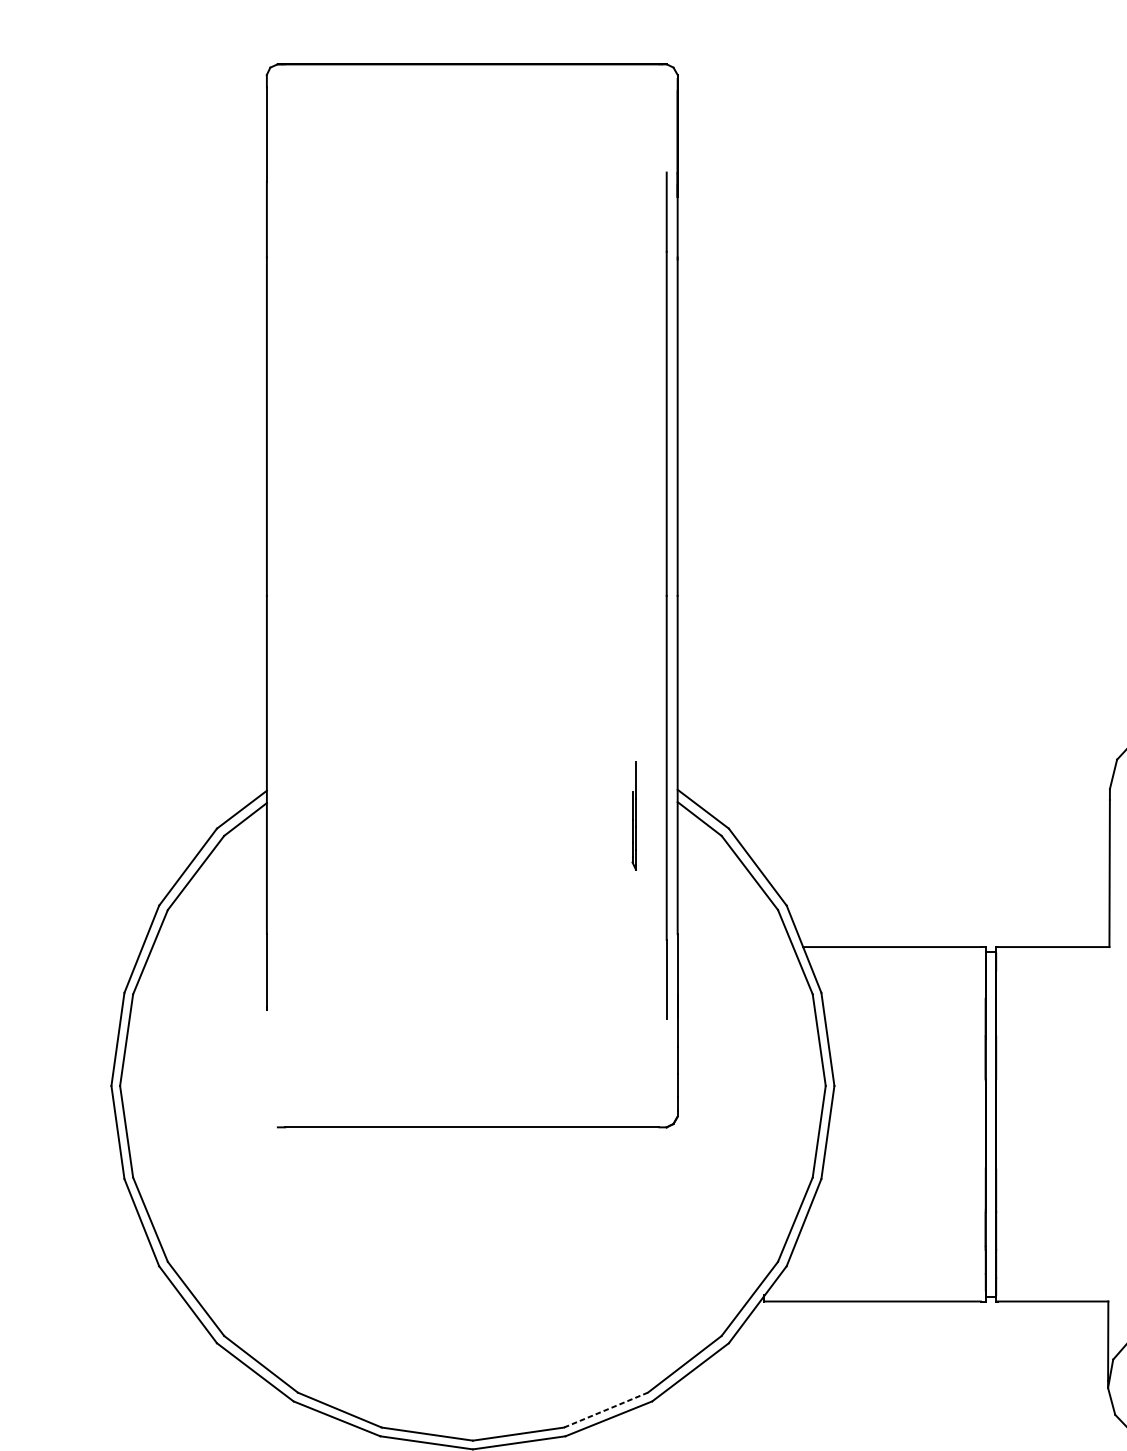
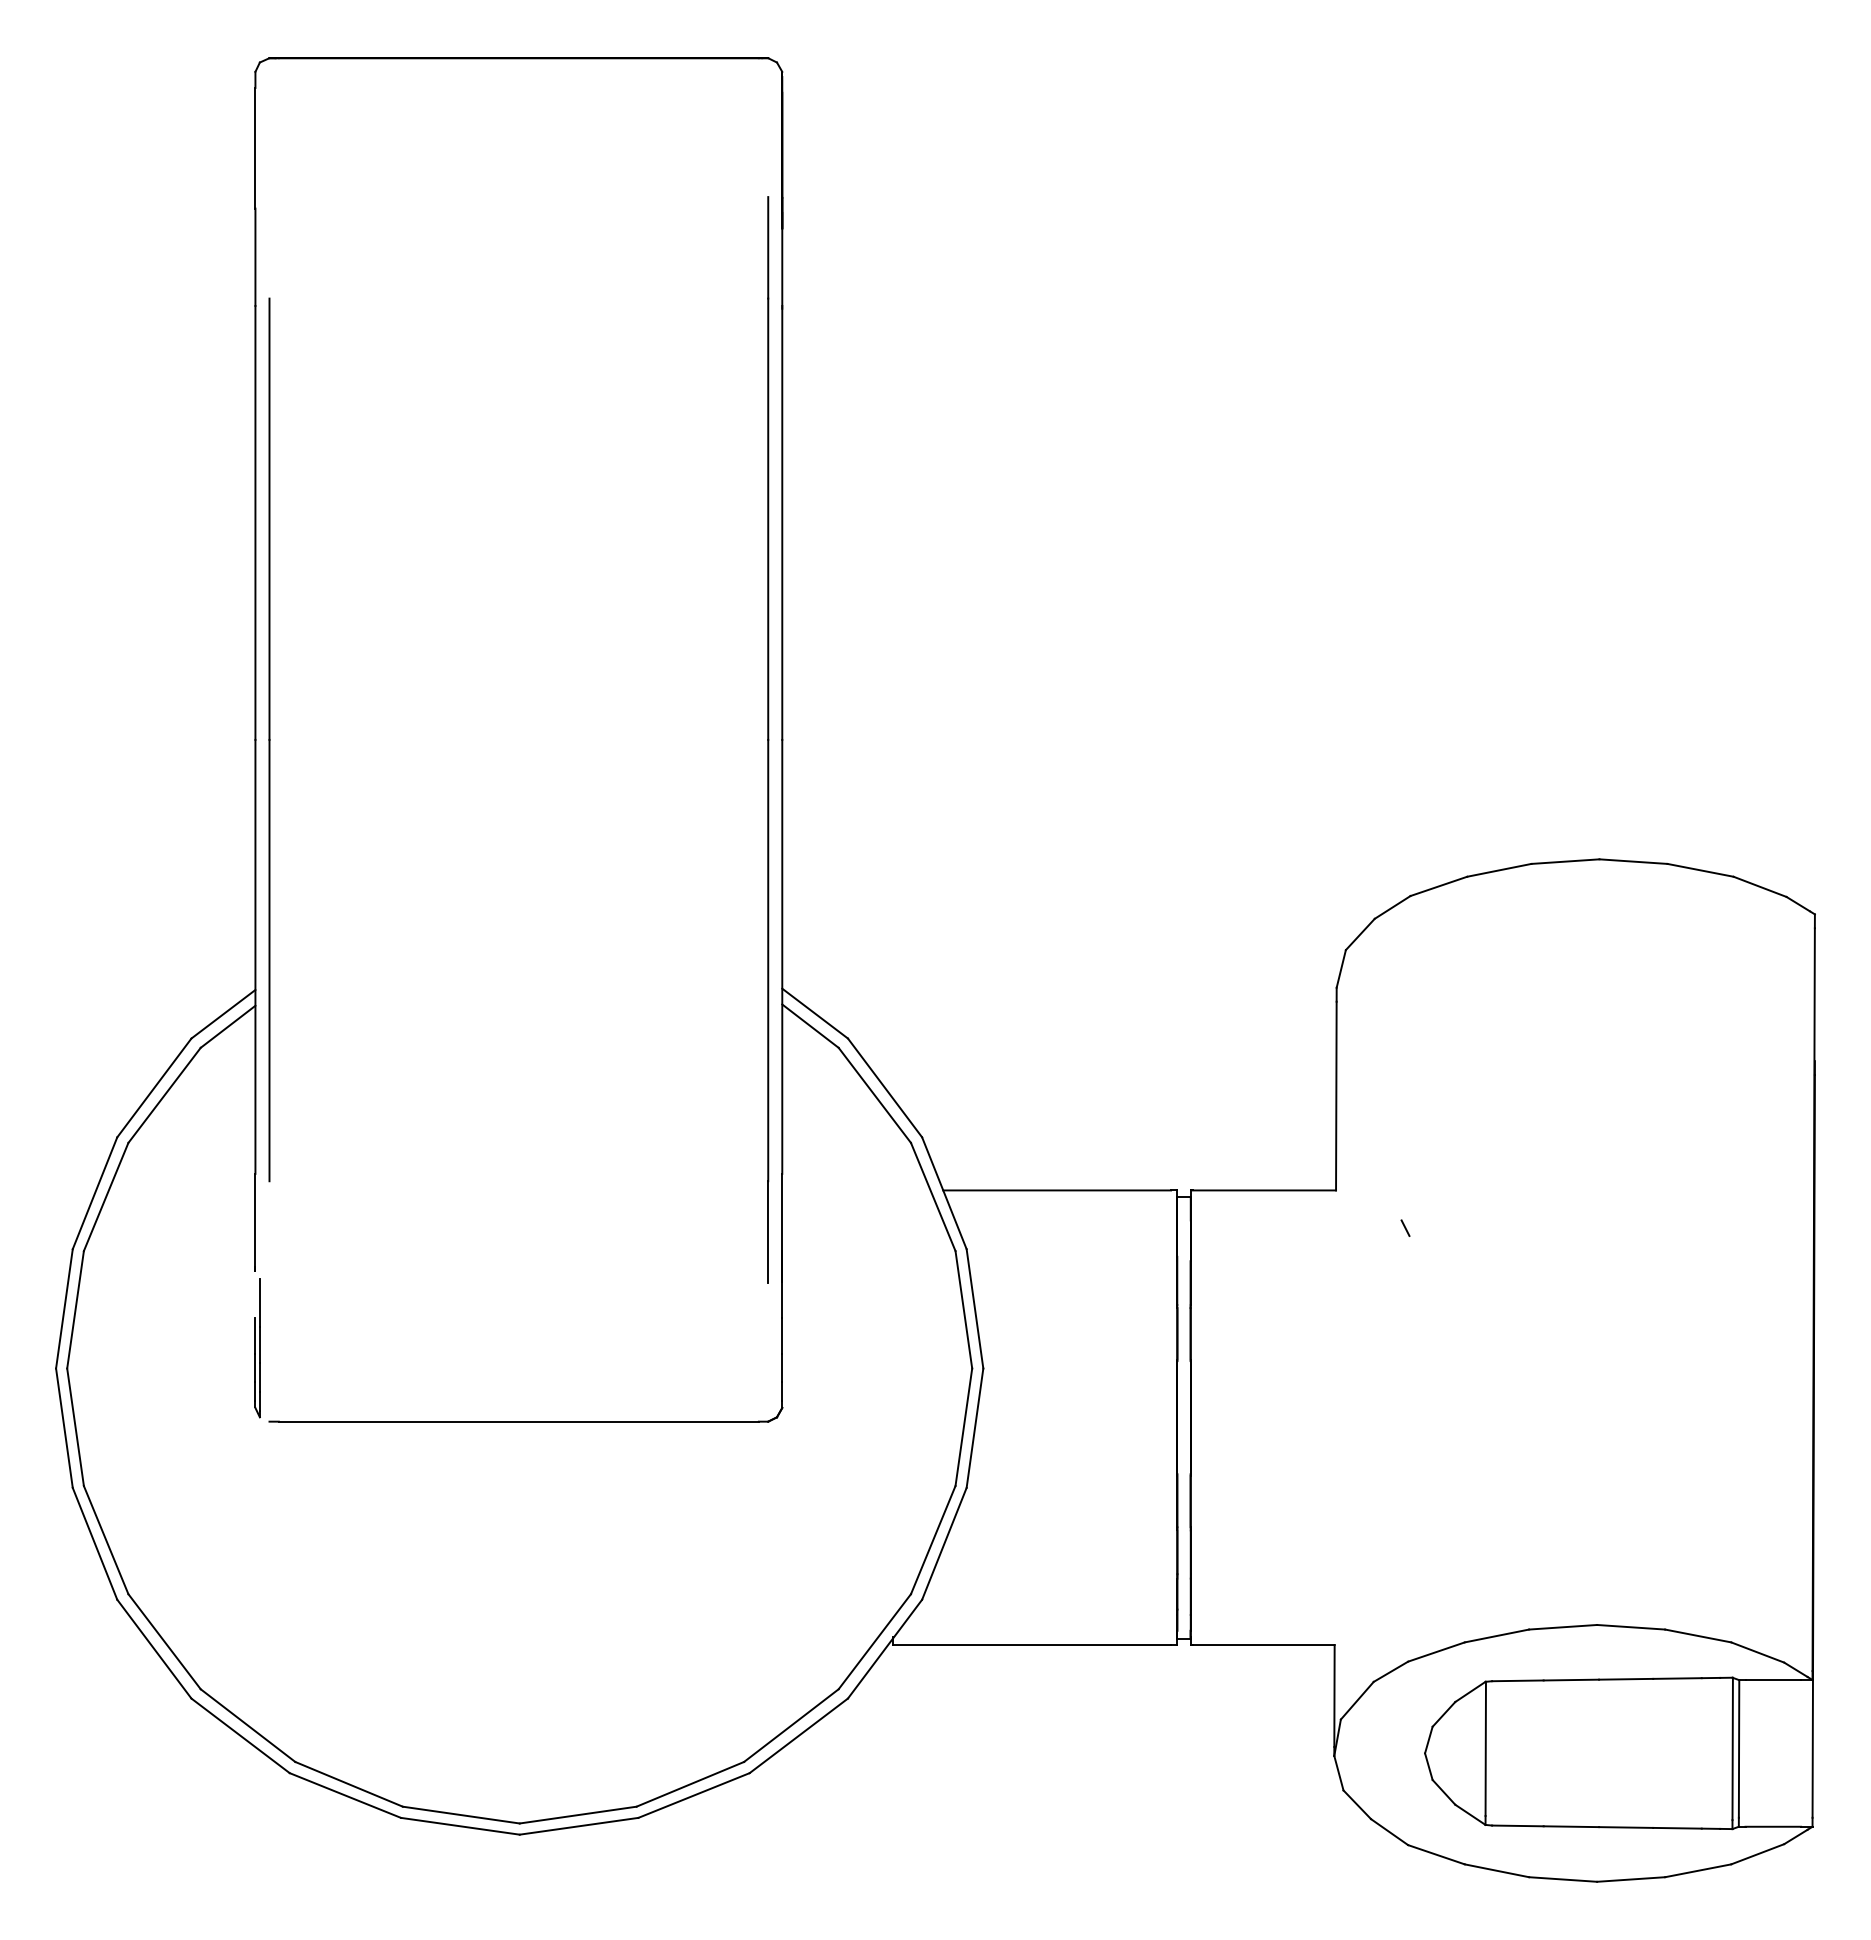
line: (277, 595) -> (269, 739), added
part: (634, 816) -> (257, 1348), moved
line: (606, 1410) -> (690, 1784), dashed -> solid

